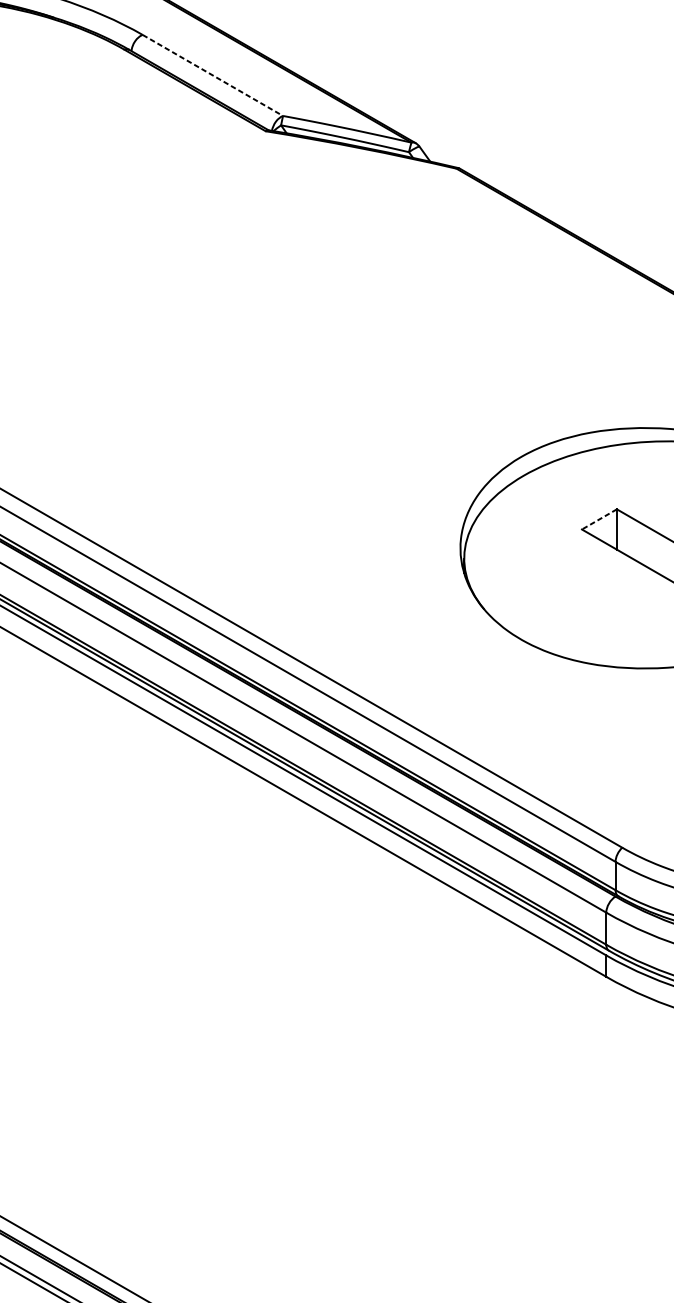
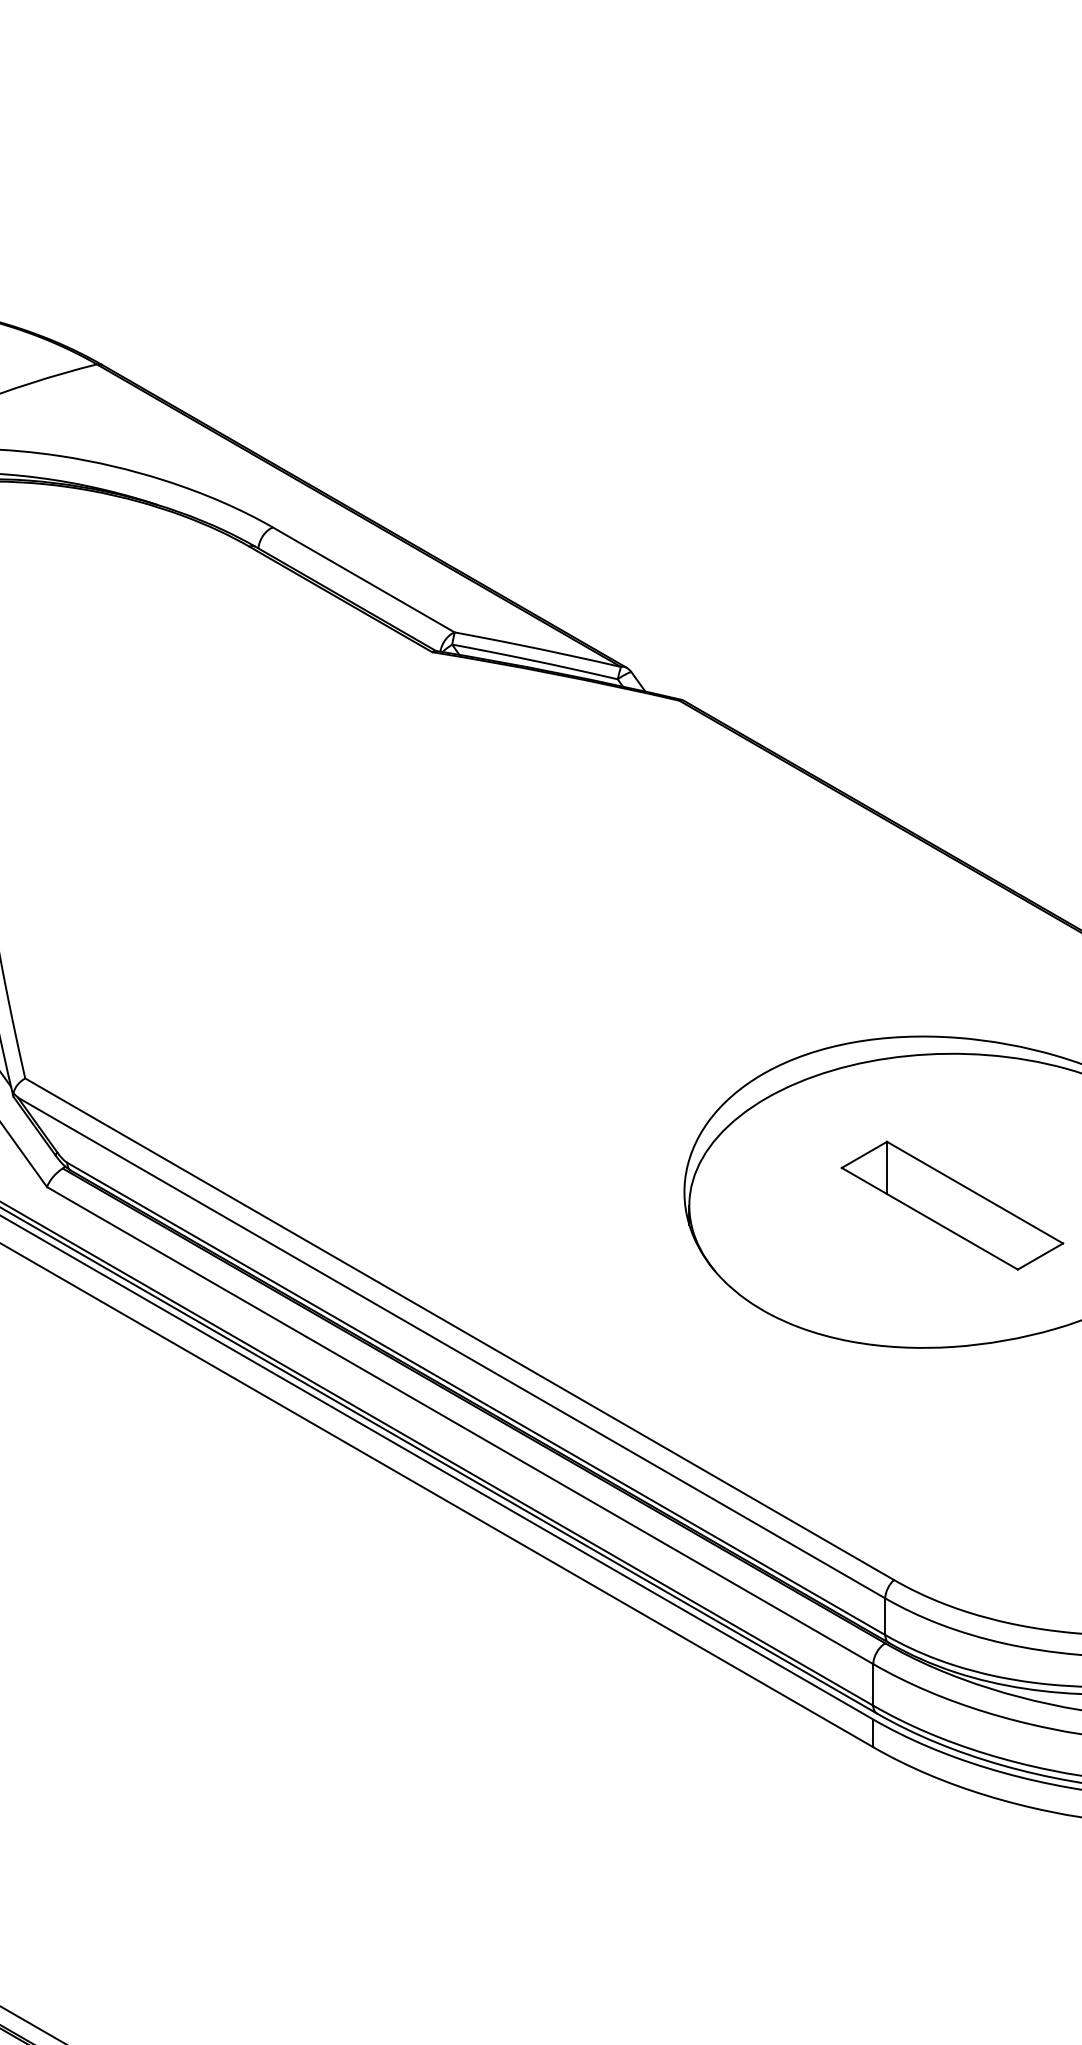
line: (212, 75) -> (363, 579), dashed -> solid
line: (599, 519) -> (864, 1155), dashed -> solid

